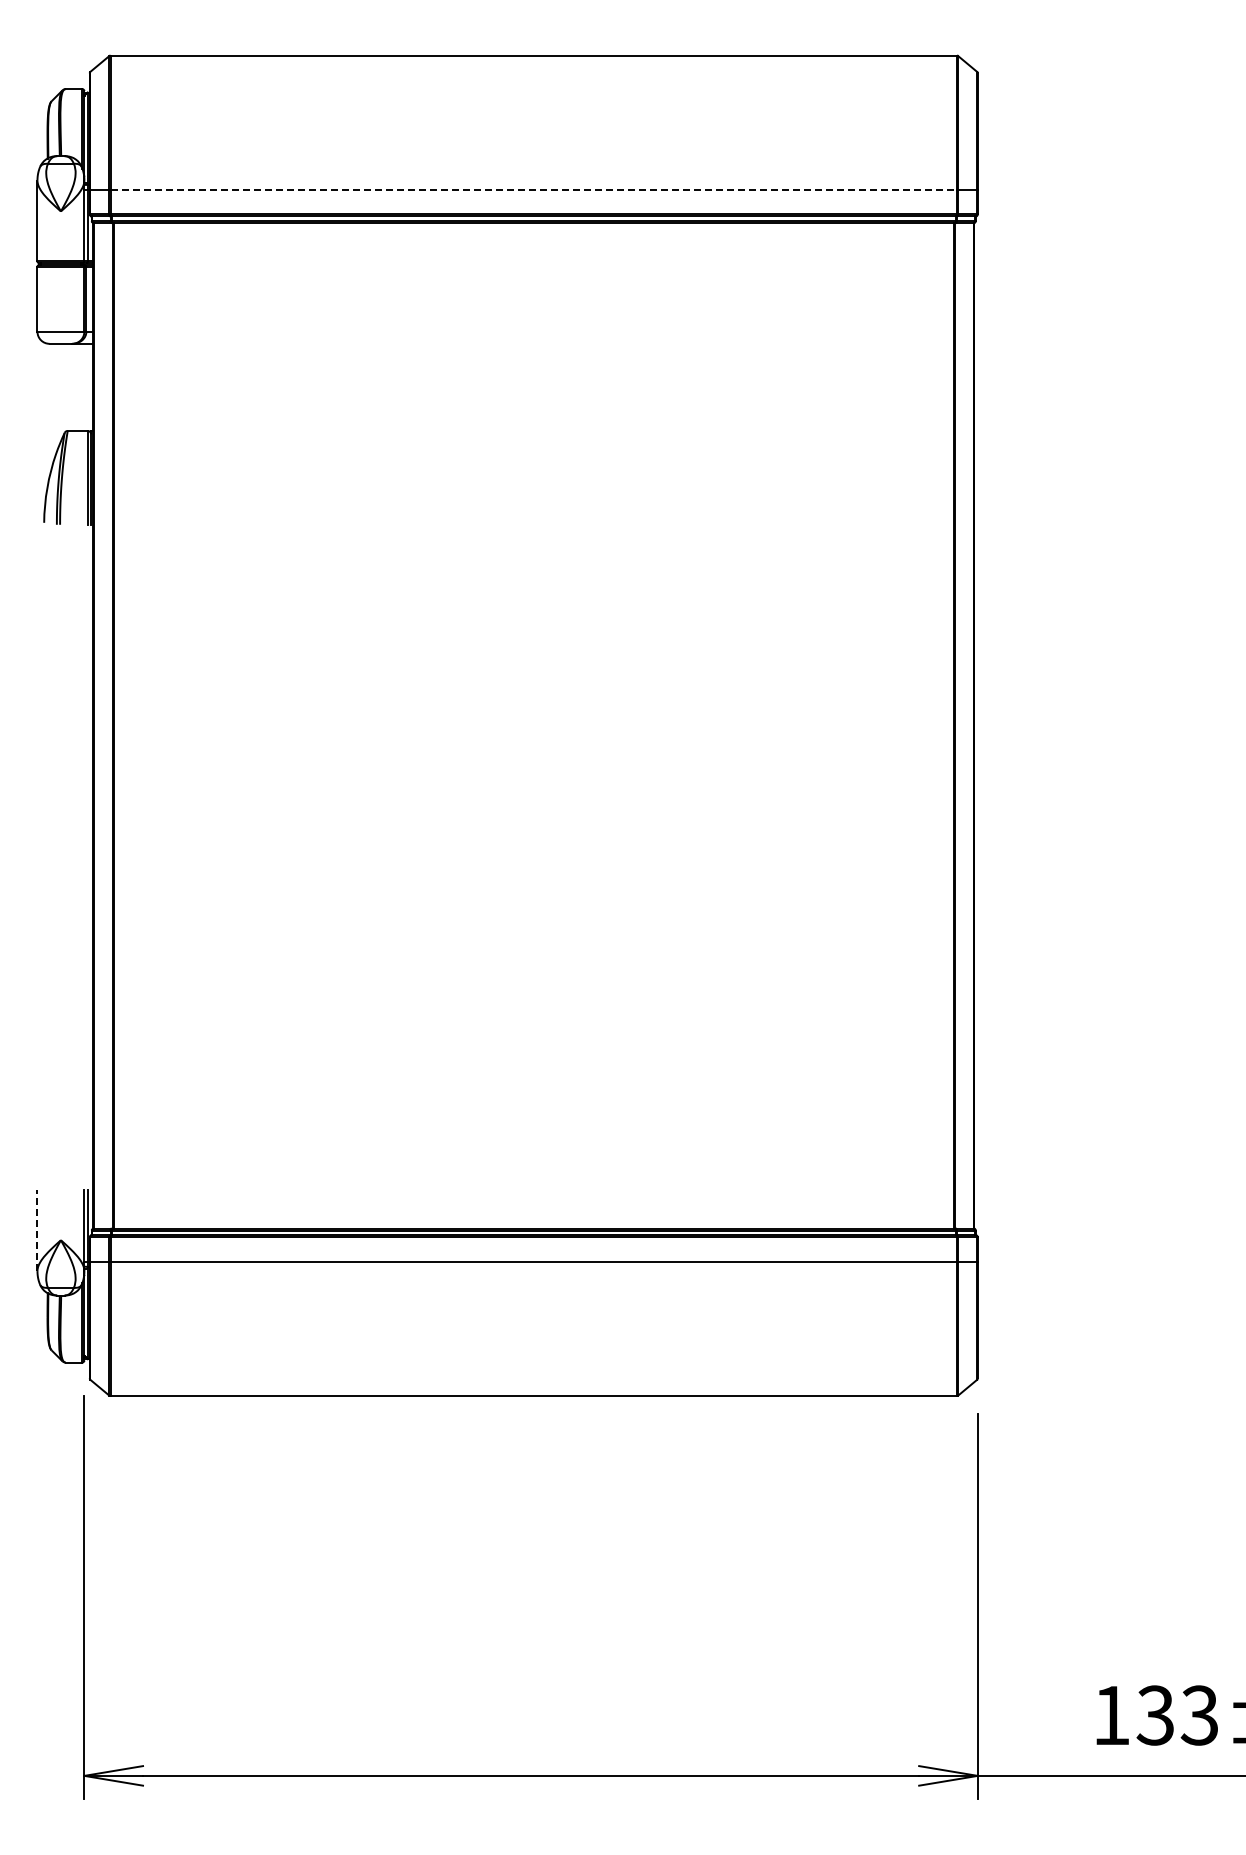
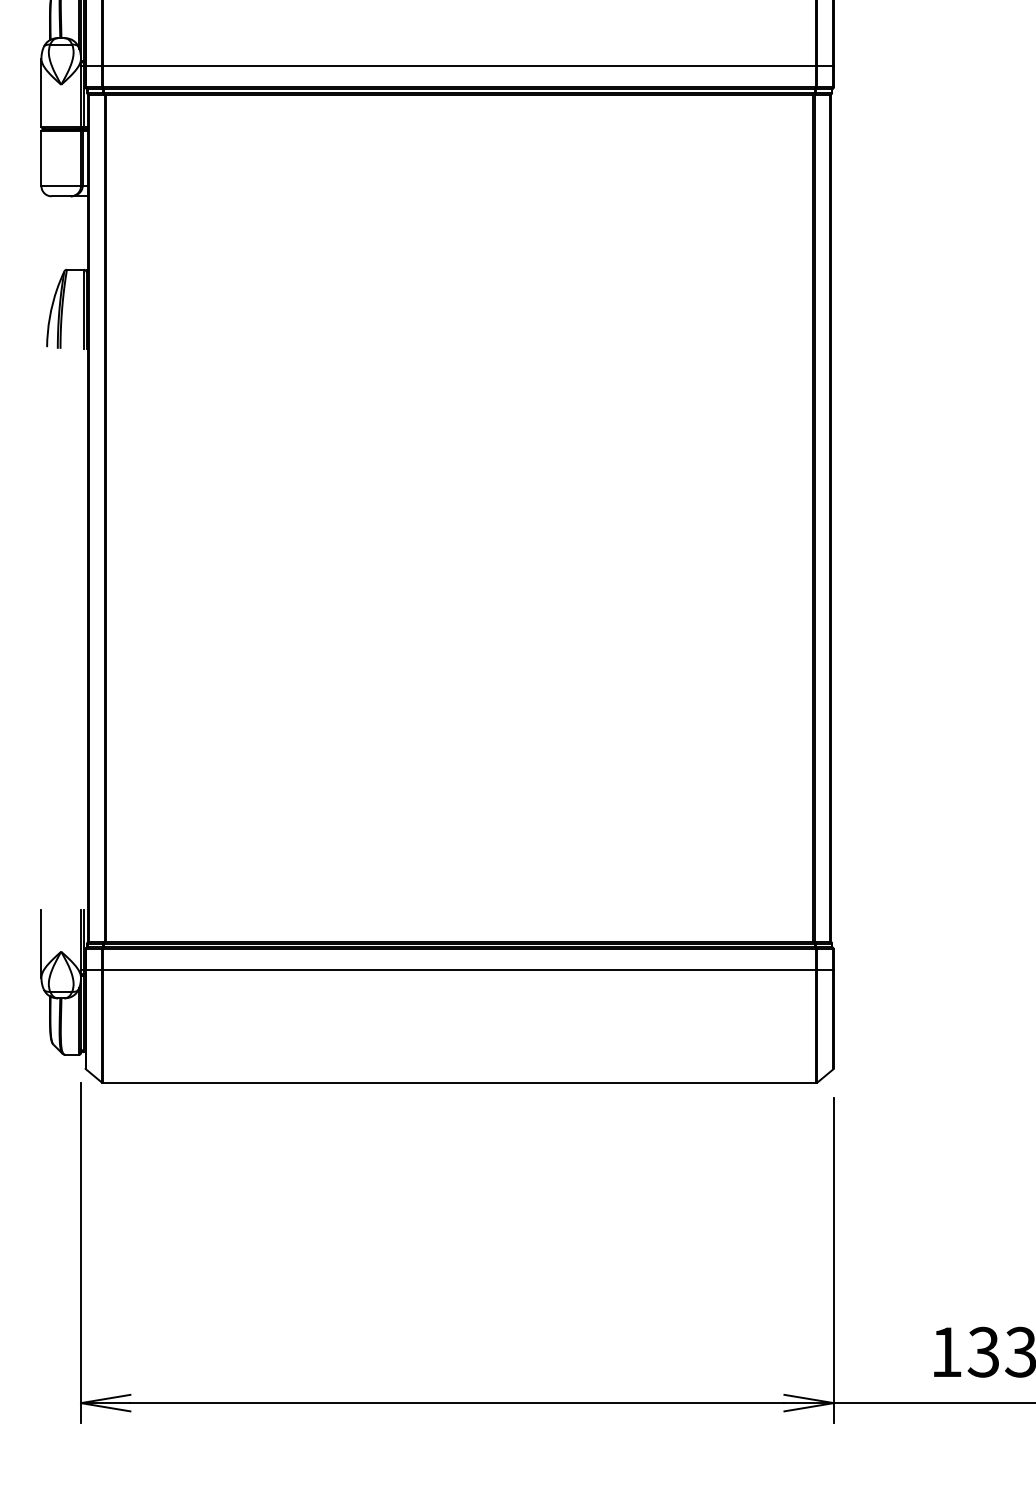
line: (534, 189) -> (460, 66), dashed -> solid
line: (37, 1230) -> (41, 943), dashed -> solid

